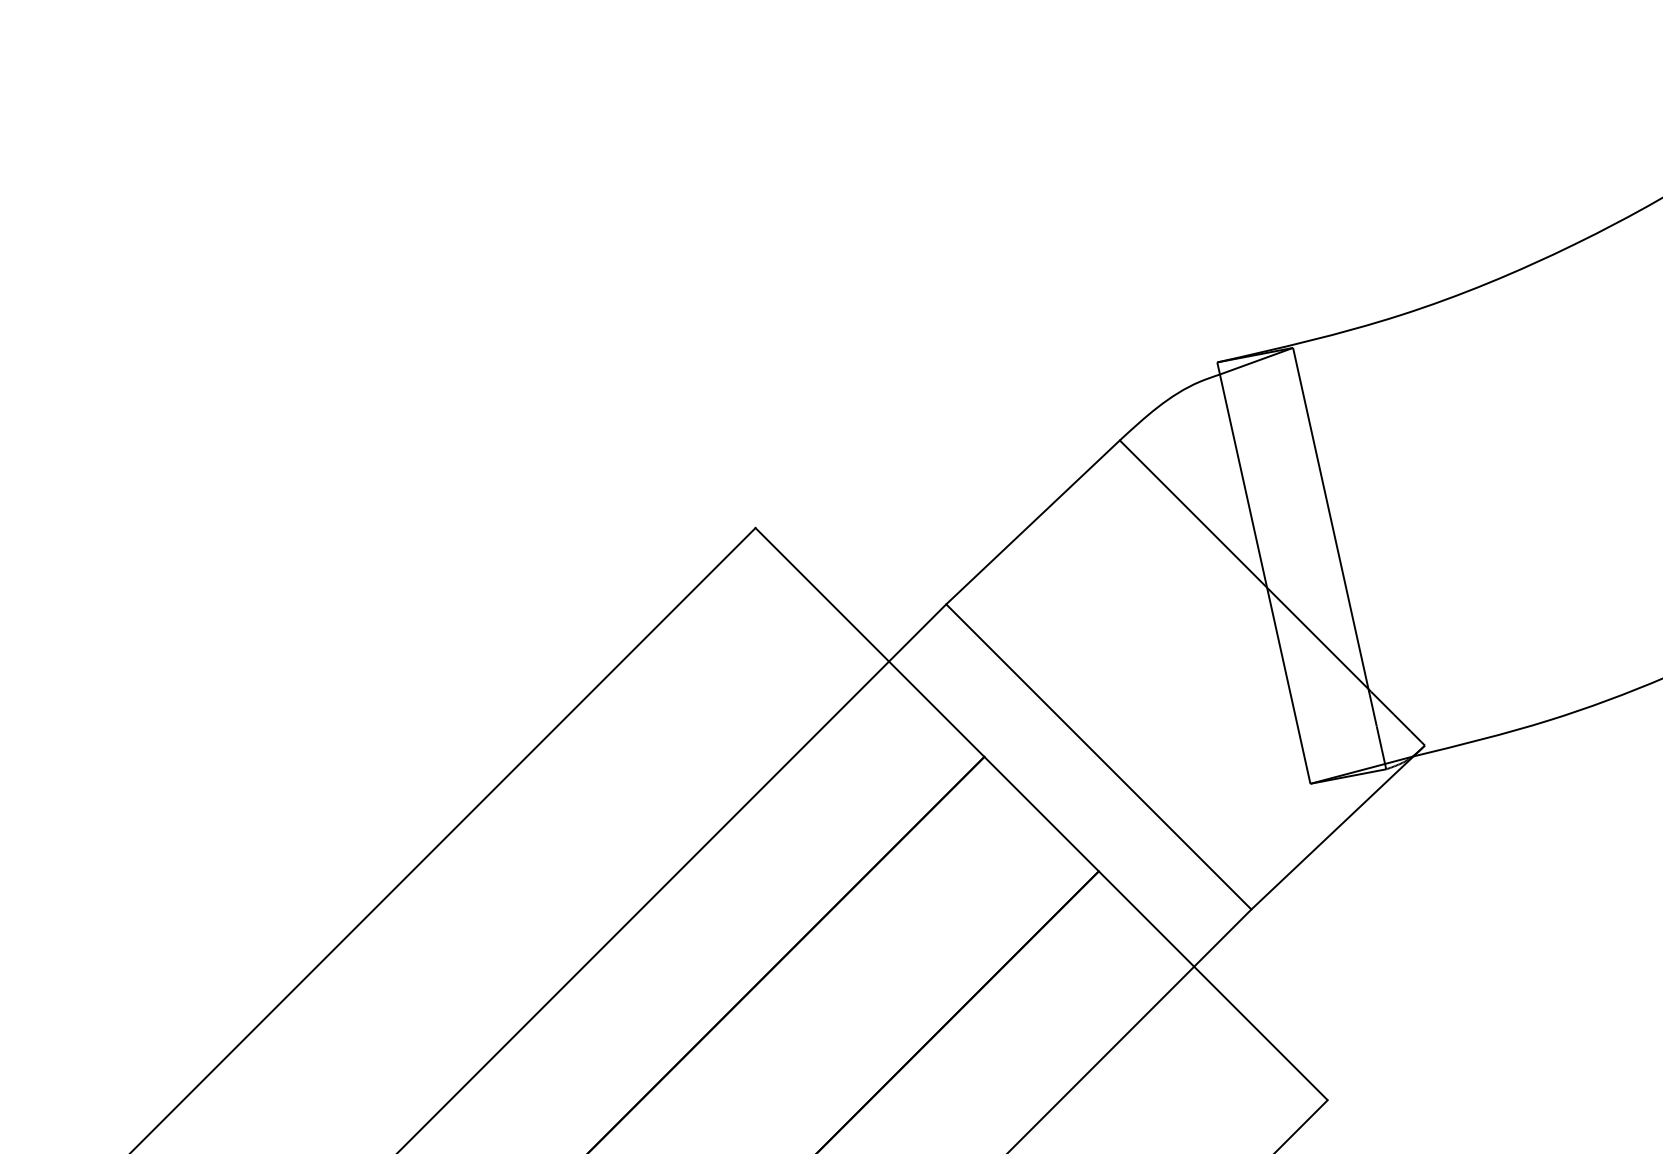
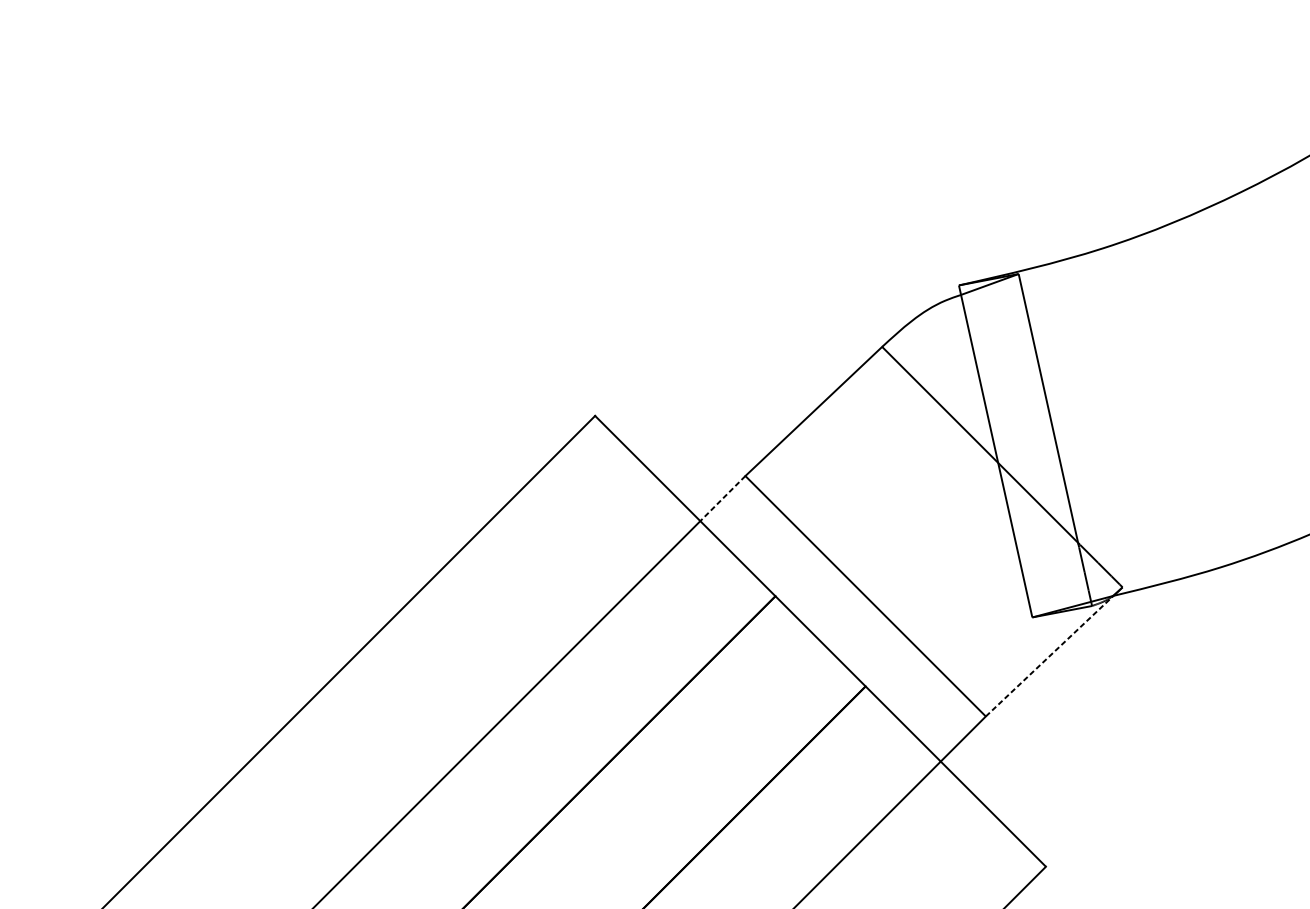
line: (917, 633) -> (722, 499), solid -> dashed
line: (1332, 832) -> (1049, 655), solid -> dashed

